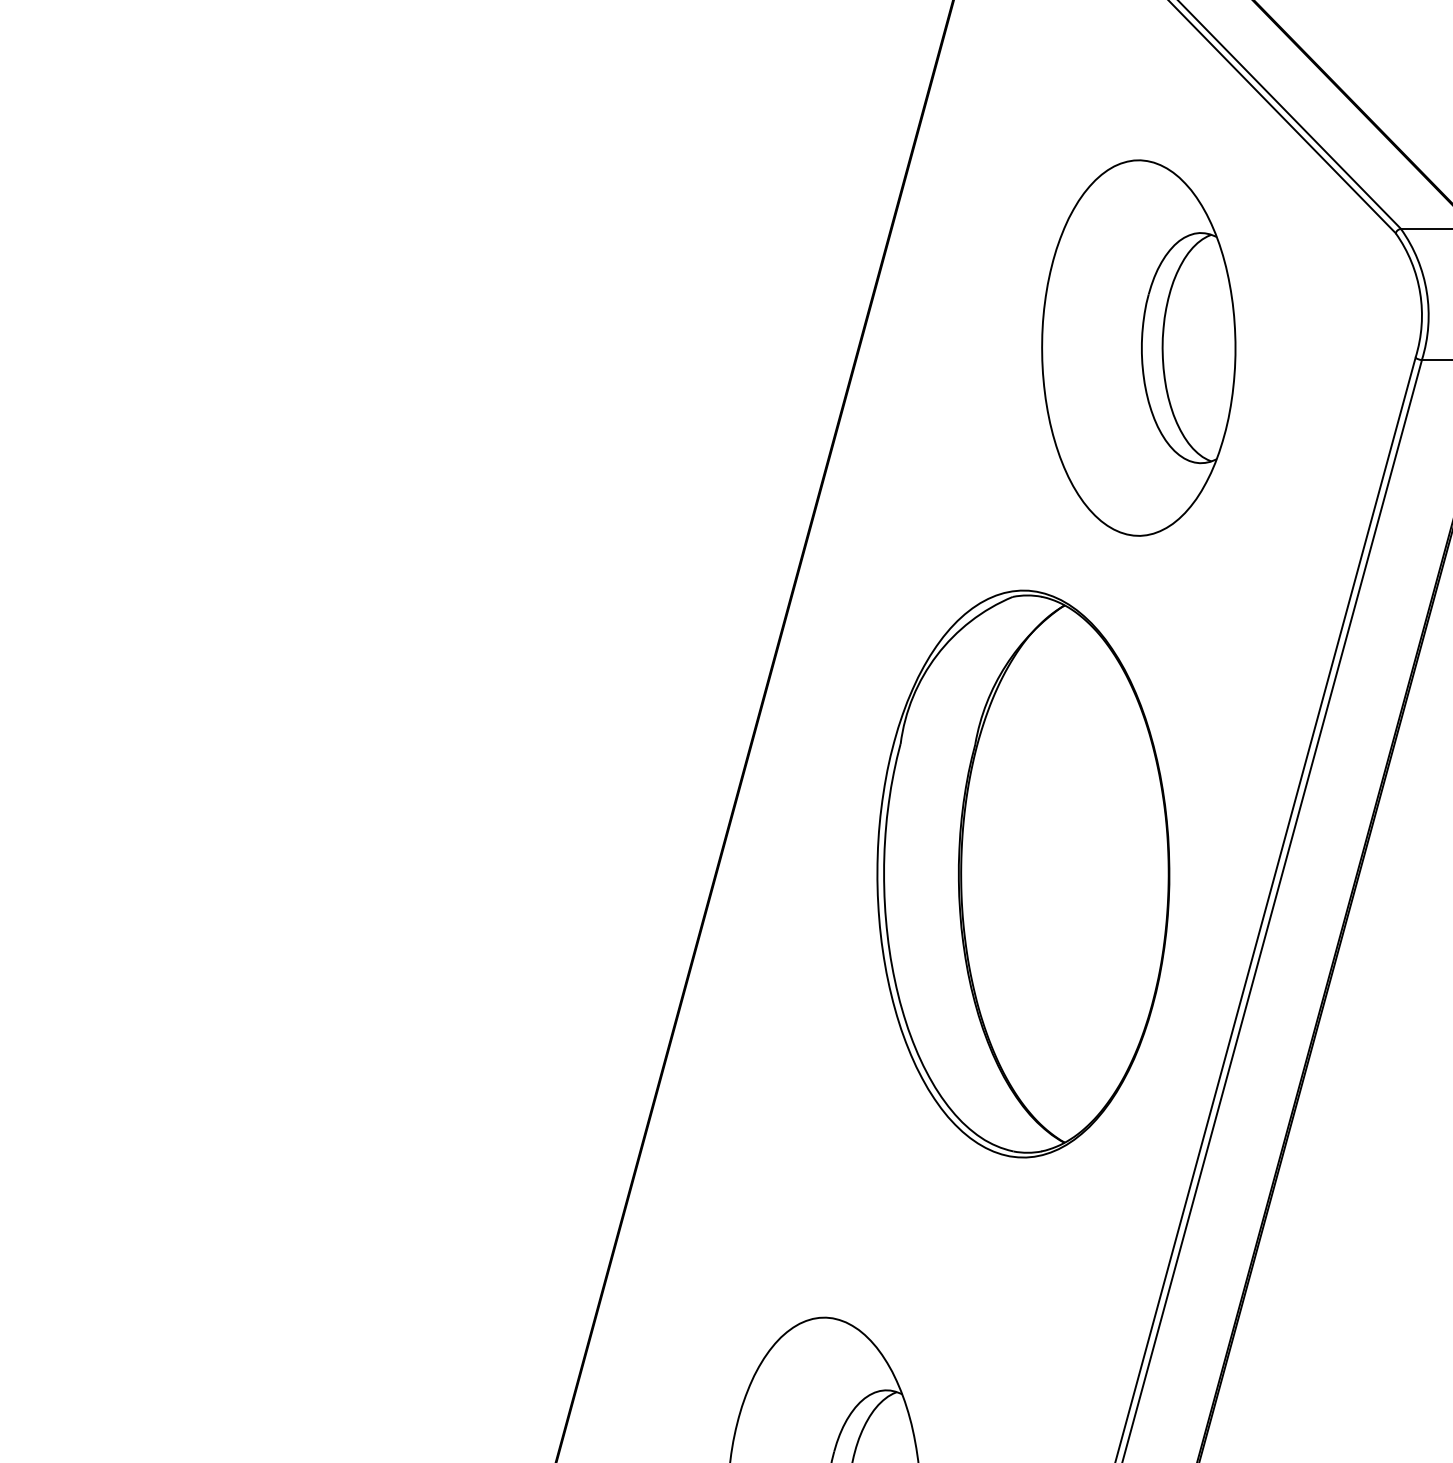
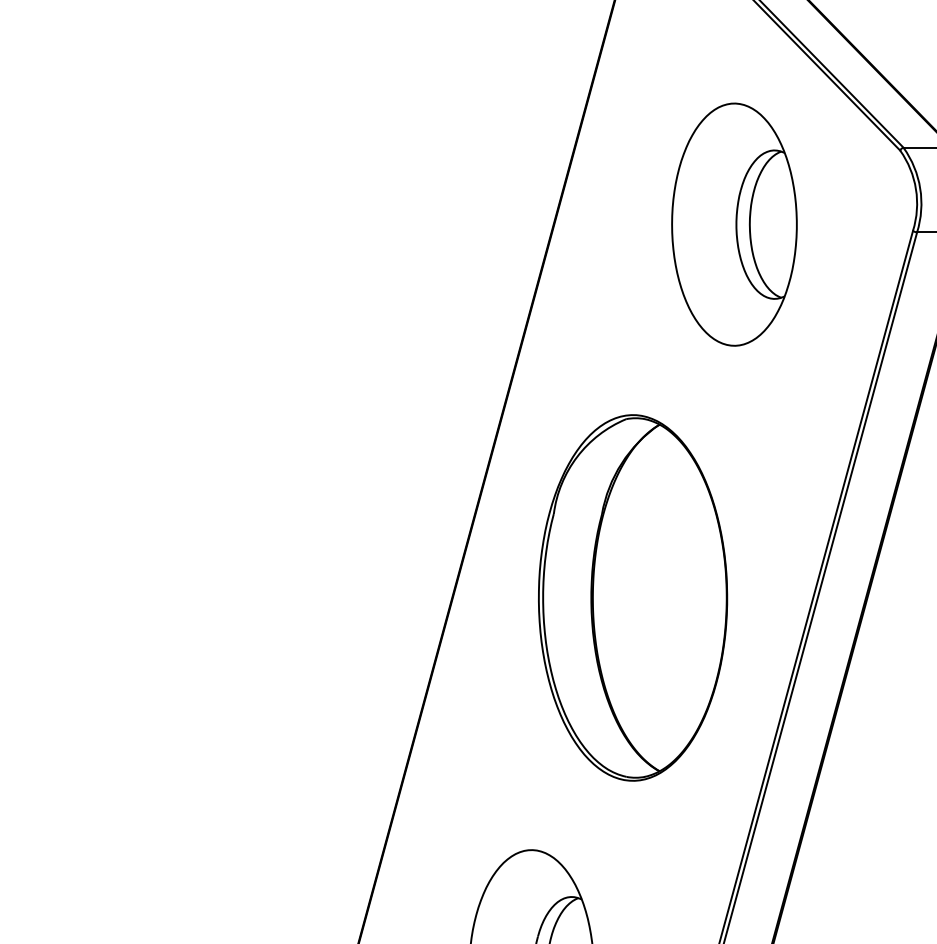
part: (1024, 873) -> (633, 597), moved

